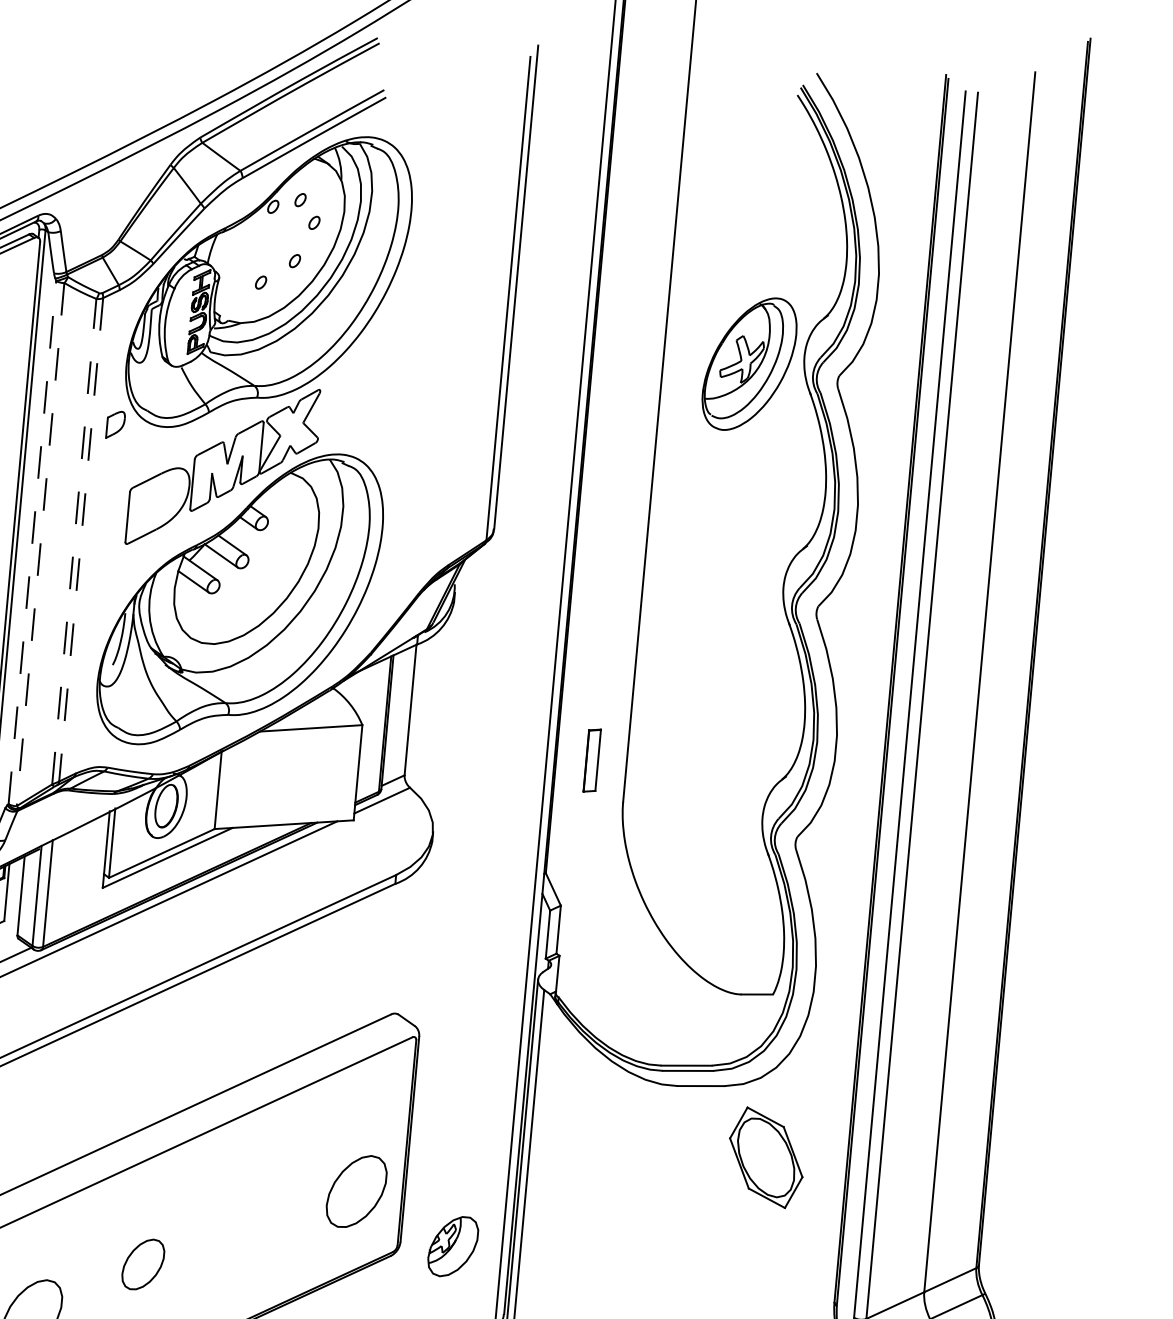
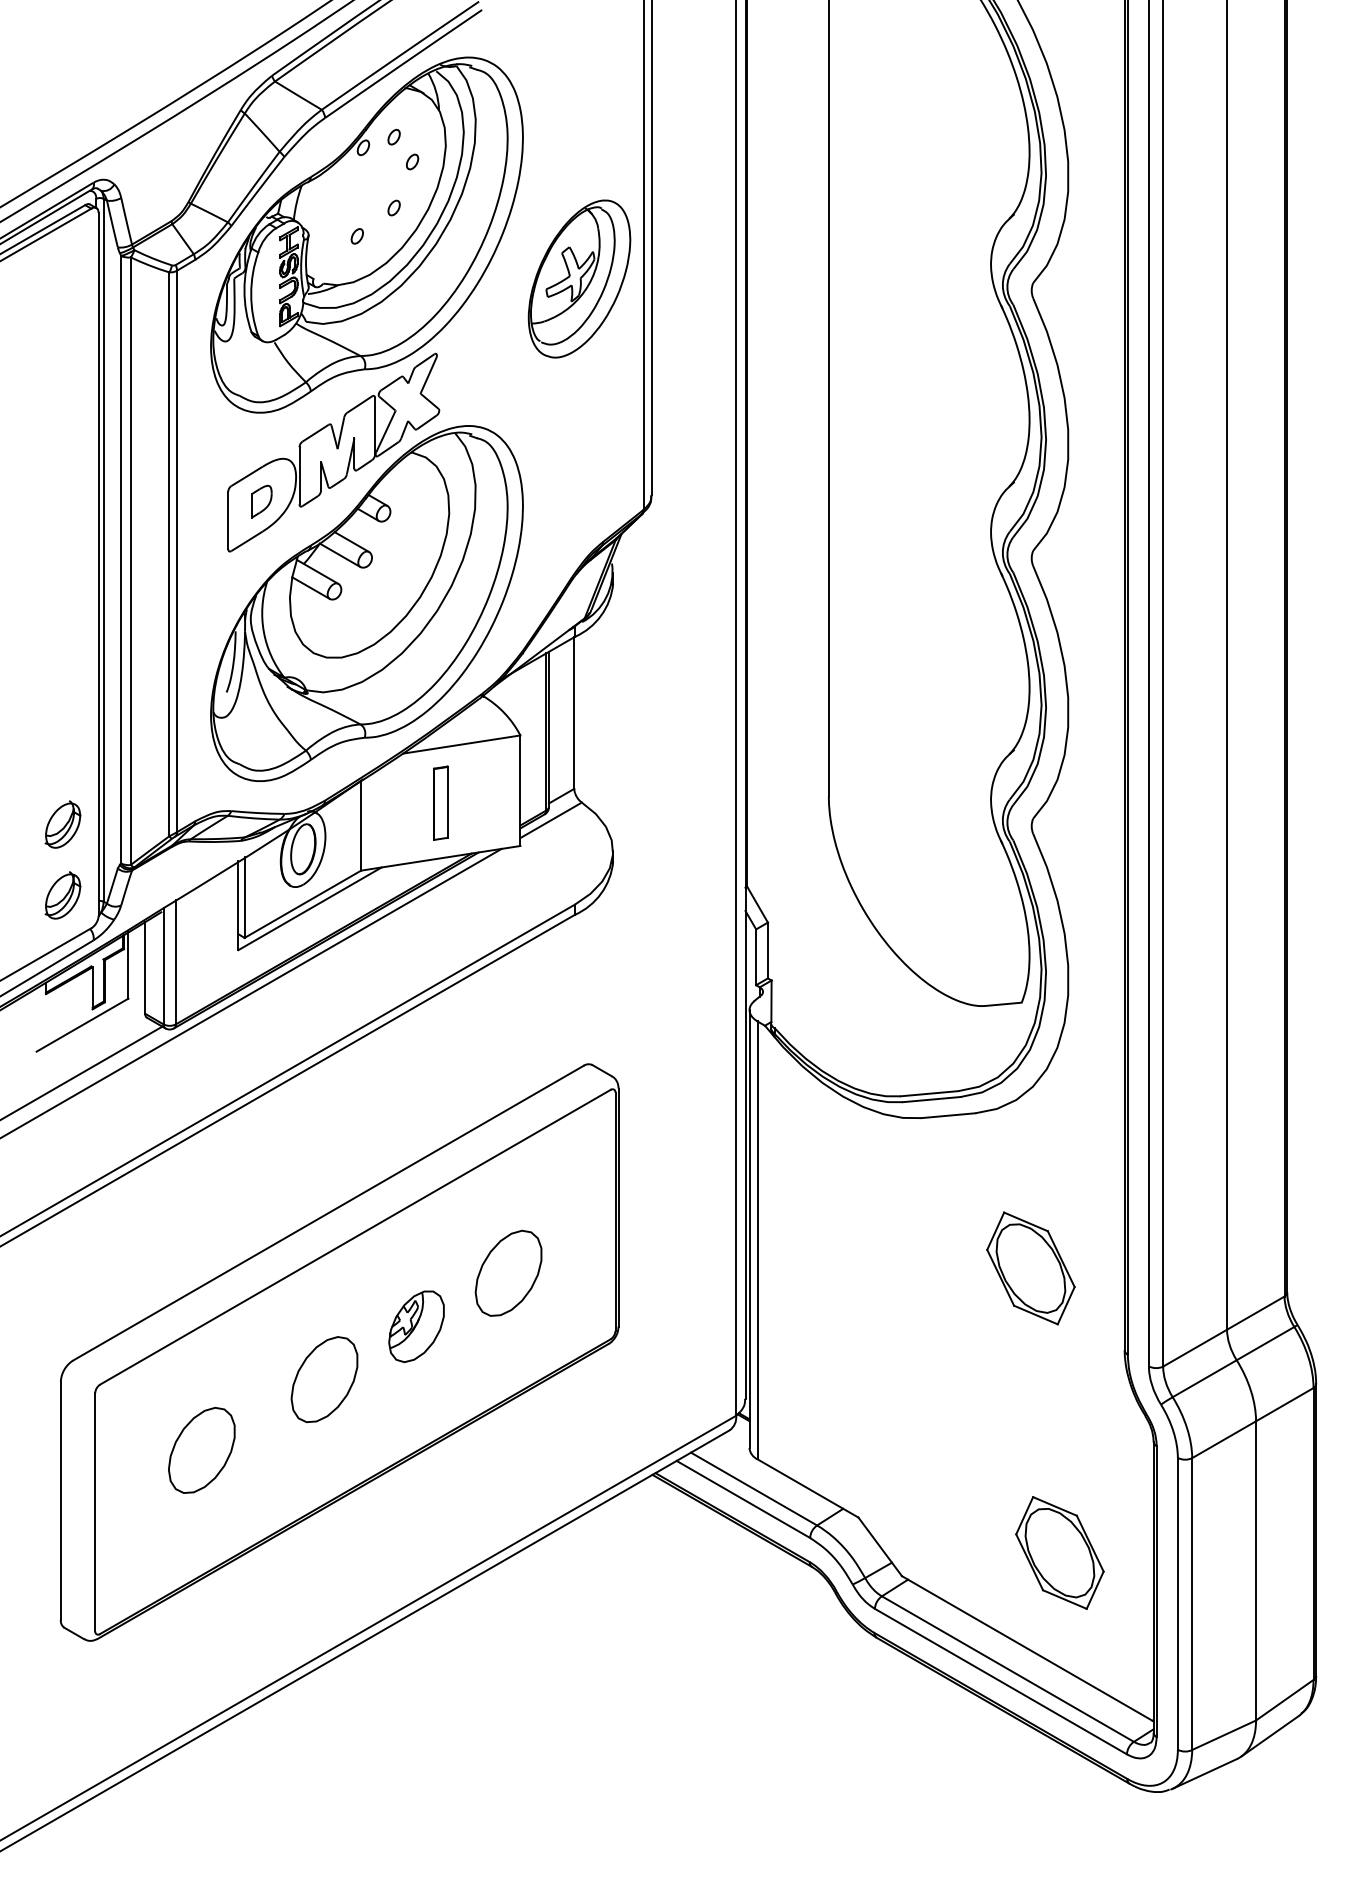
part: (749, 363) -> (579, 278), moved
part: (115, 424) -> (261, 501), moved
line: (81, 539) -> (177, 551), dashed -> solid
line: (74, 541) -> (169, 554), dashed -> solid
line: (32, 542) -> (121, 559), dashed -> solid
line: (40, 544) -> (130, 561), dashed -> solid
part: (591, 759) -> (440, 802), moved
part: (765, 1157) -> (1030, 1268), moved
part: (356, 1190) -> (508, 1272), moved
part: (453, 1246) -> (416, 1326), moved
part: (143, 1264) -> (324, 1379), size x1.43

